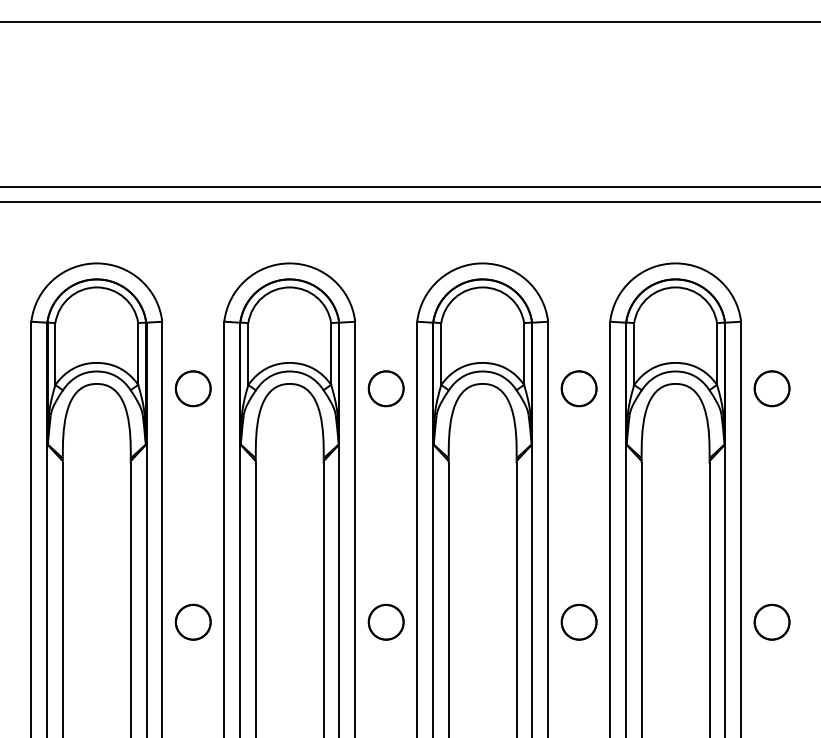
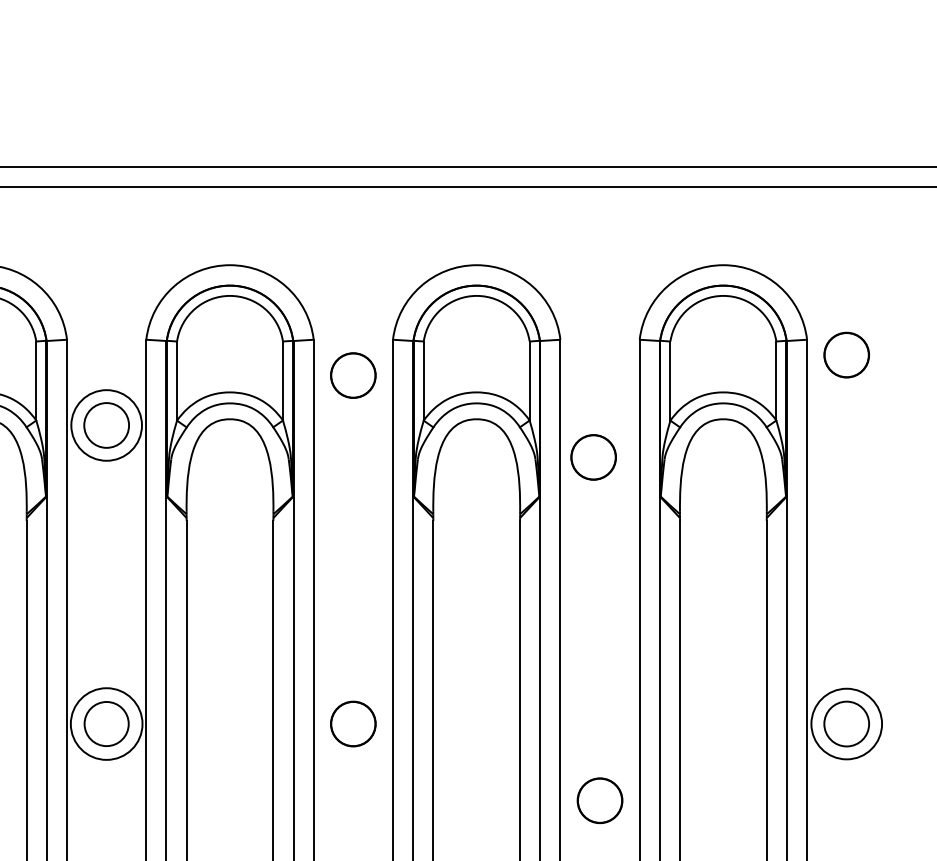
circle: (193, 388) -> (106, 425), size x1.6
circle: (385, 388) -> (352, 375), moved
circle: (578, 388) -> (592, 457), moved
circle: (771, 388) -> (845, 354), moved
circle: (192, 621) -> (105, 723), size x1.6
circle: (578, 621) -> (599, 799), moved
circle: (771, 622) -> (845, 724), size x1.6

